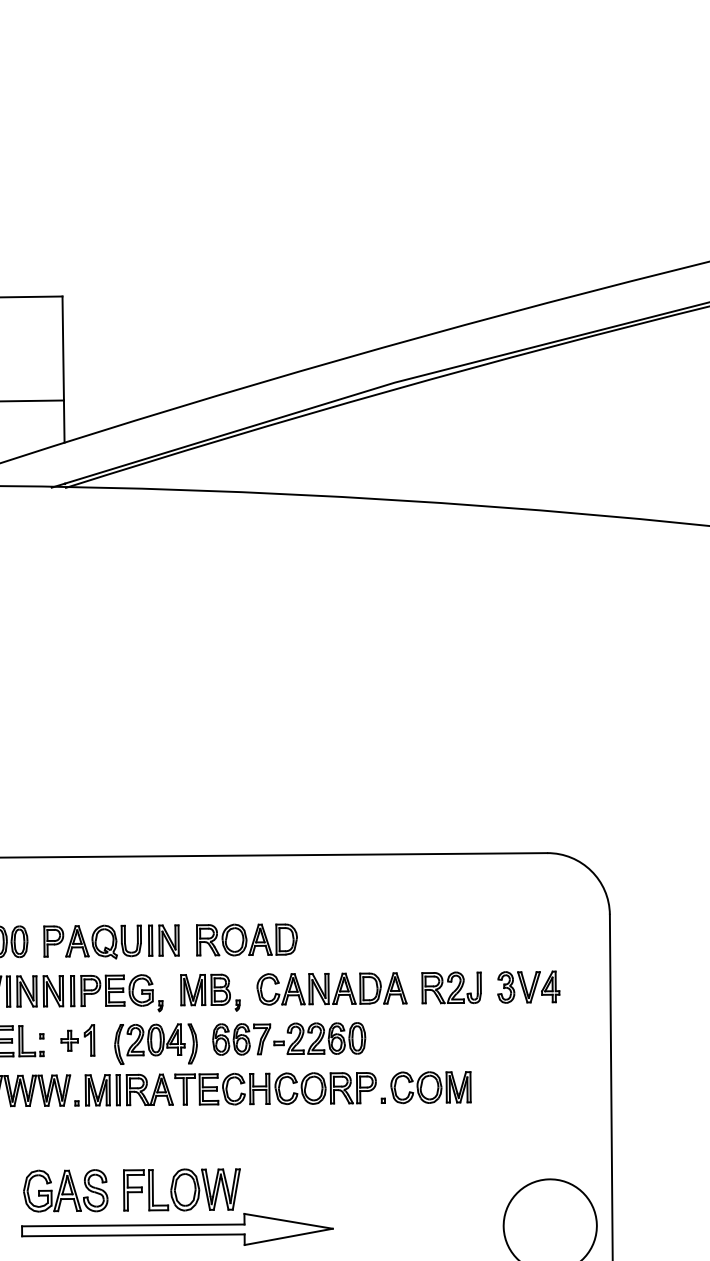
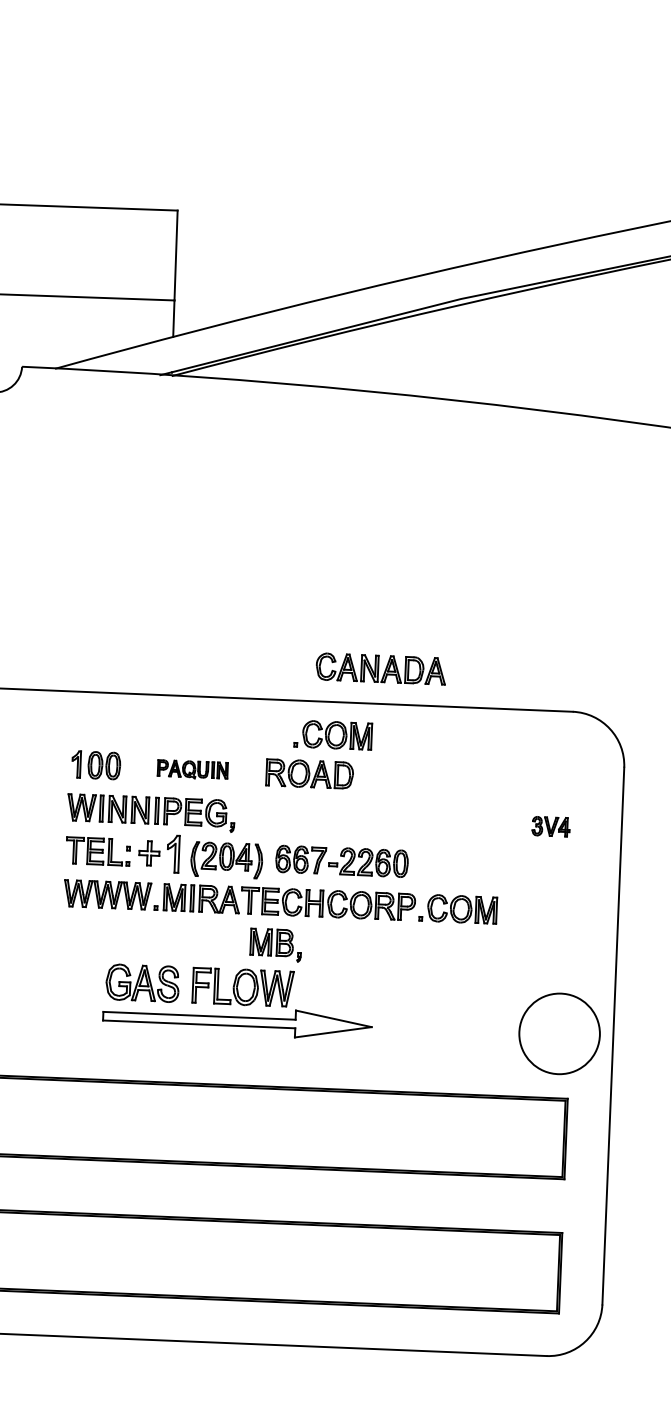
part: (272, 894) -> (333, 735), added
part: (111, 941) -> (192, 769), size x0.6
part: (528, 986) -> (550, 826), size x0.7
part: (331, 988) -> (380, 668), moved
part: (451, 988) -> (484, 824), removed
part: (209, 992) -> (275, 944), moved
part: (77, 1041) -> (159, 854), size x1.4

